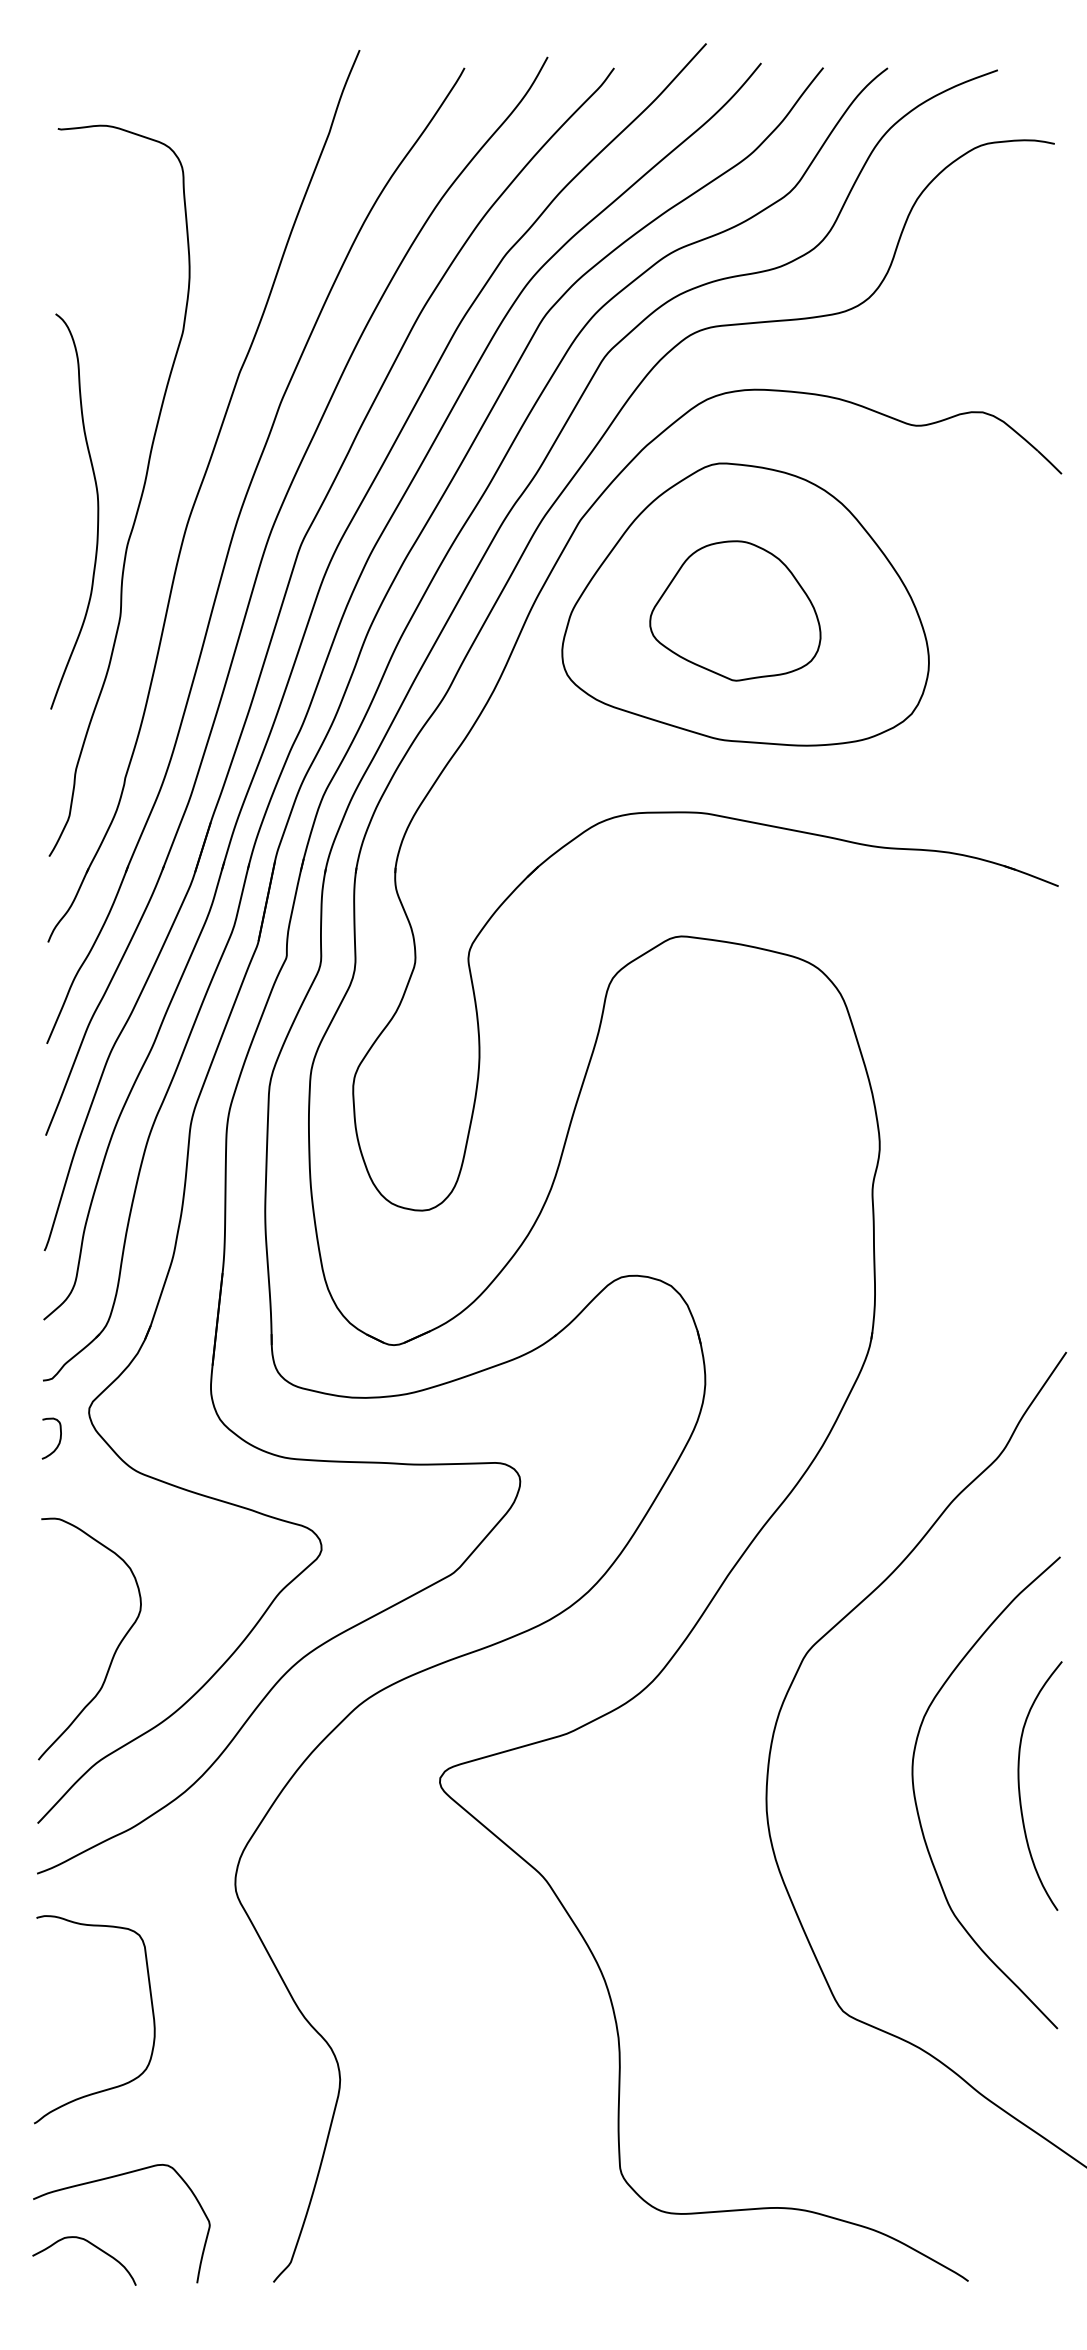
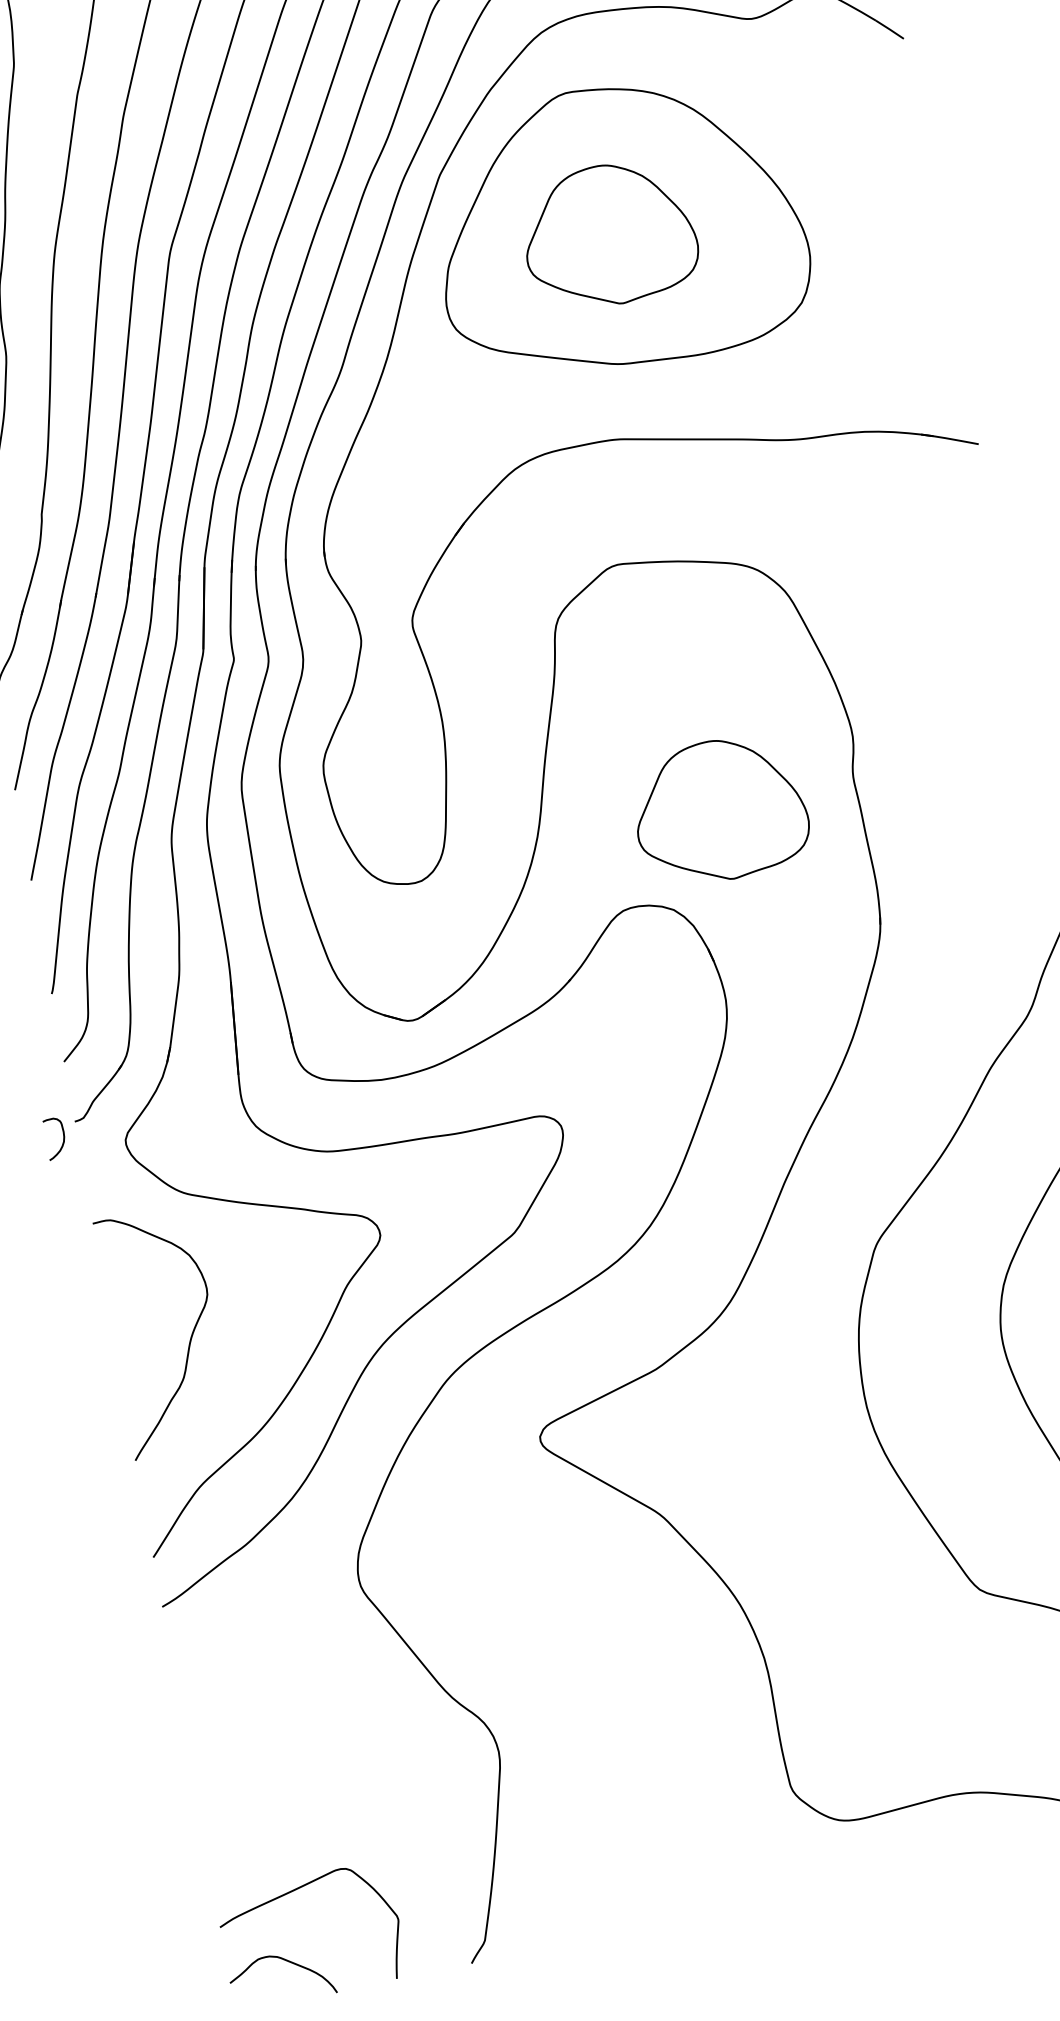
part: (735, 1196) -> (720, 809), added
curve: (59, 1438) -> (63, 1137), moved
curve: (114, 1651) -> (189, 1339), moved
curve: (151, 2008) -> (300, 1717), removed

